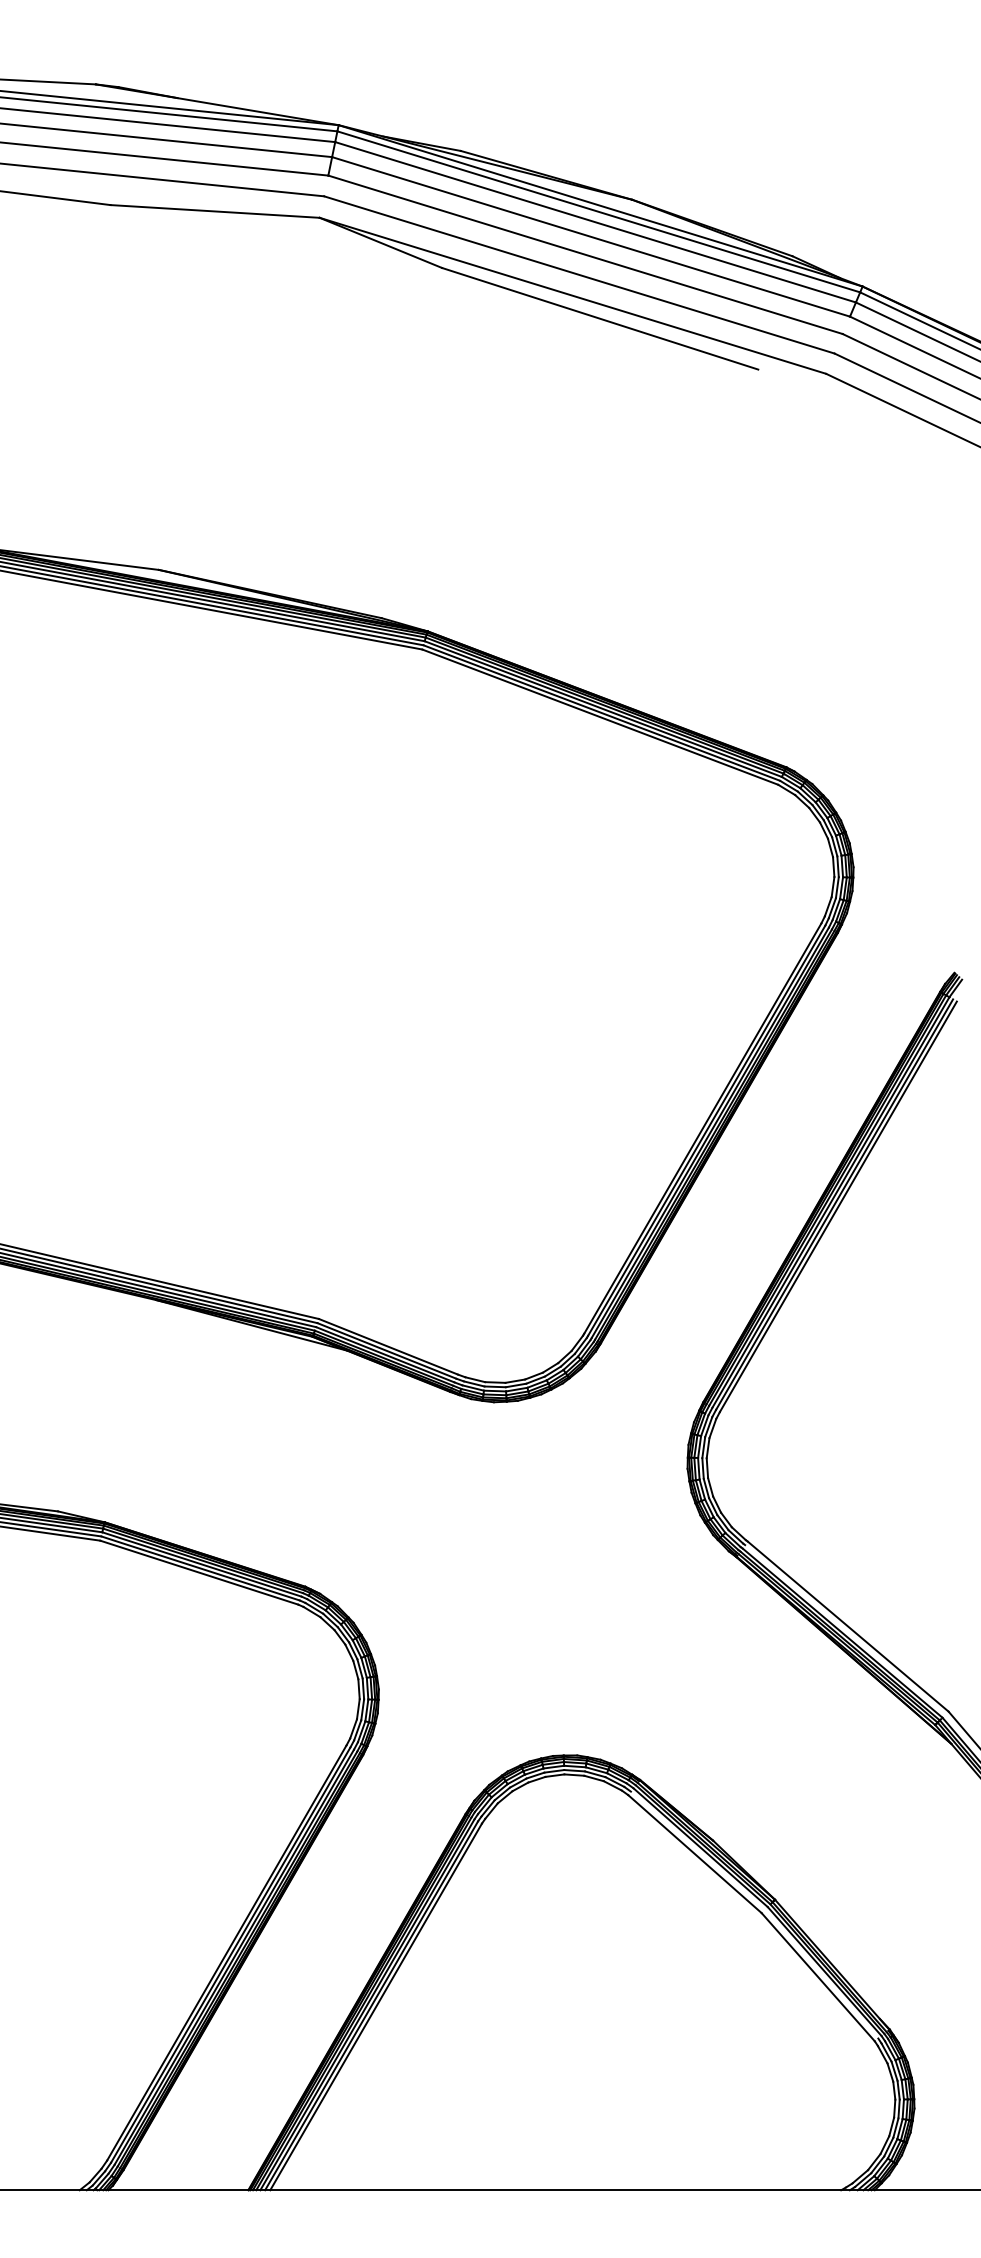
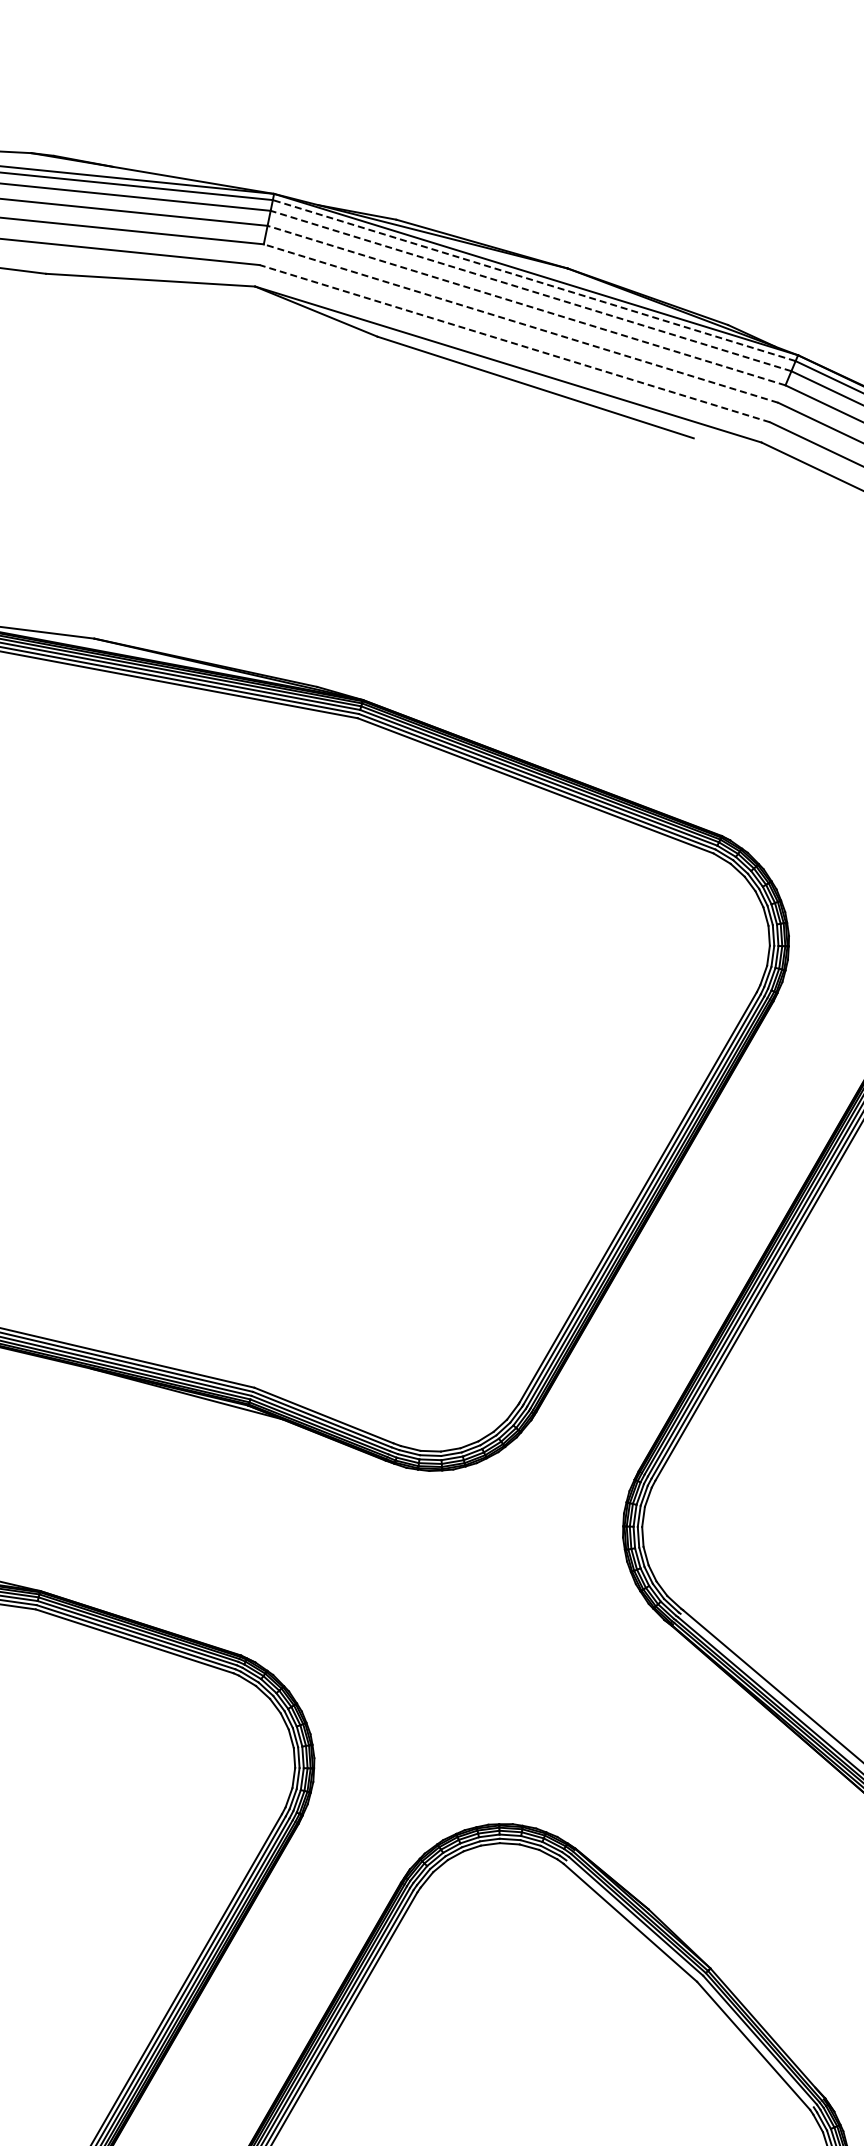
line: (598, 211) -> (533, 280), solid -> dashed
line: (595, 222) -> (530, 291), solid -> dashed
line: (591, 236) -> (526, 305), solid -> dashed
line: (585, 254) -> (520, 323), solid -> dashed
line: (578, 274) -> (513, 343), solid -> dashed

